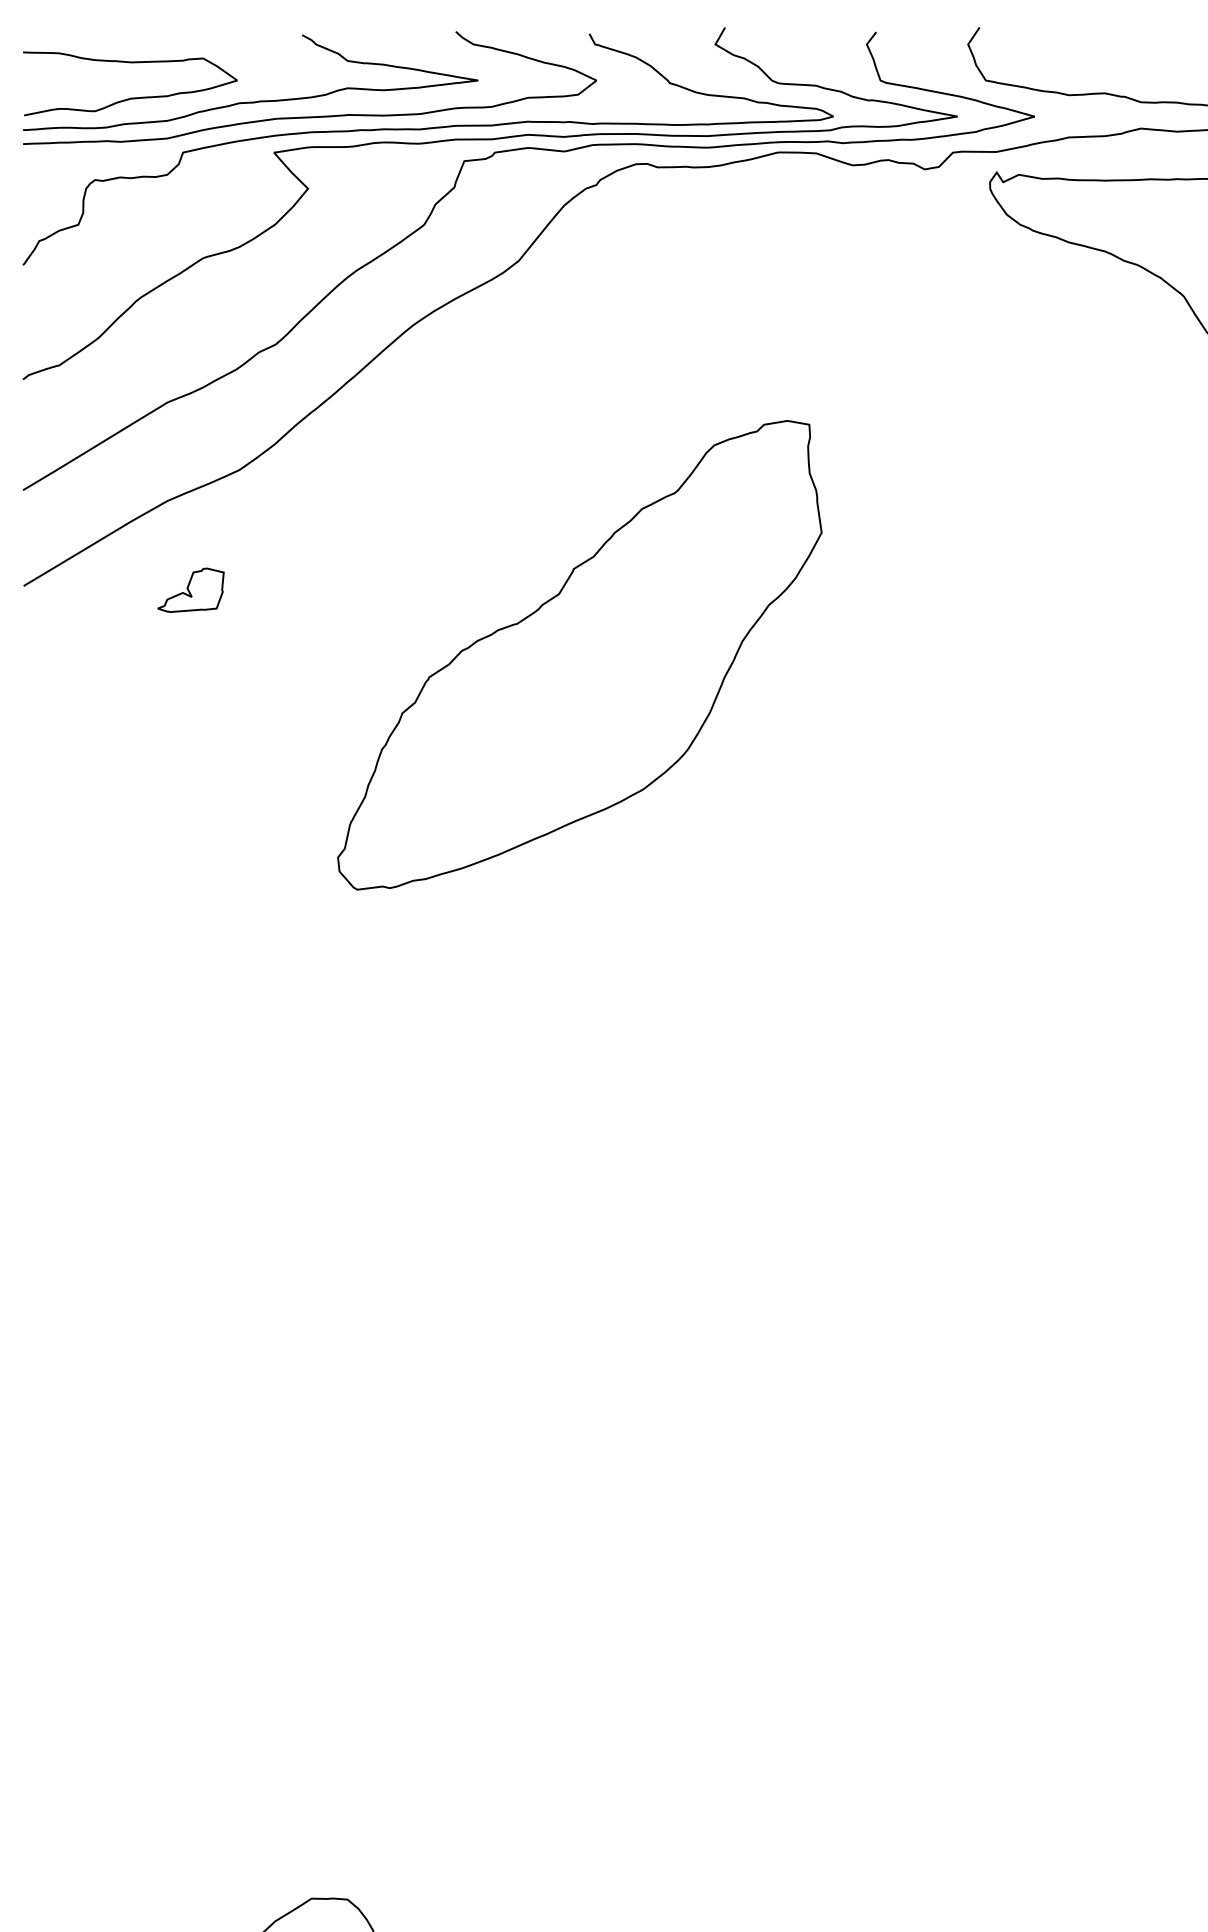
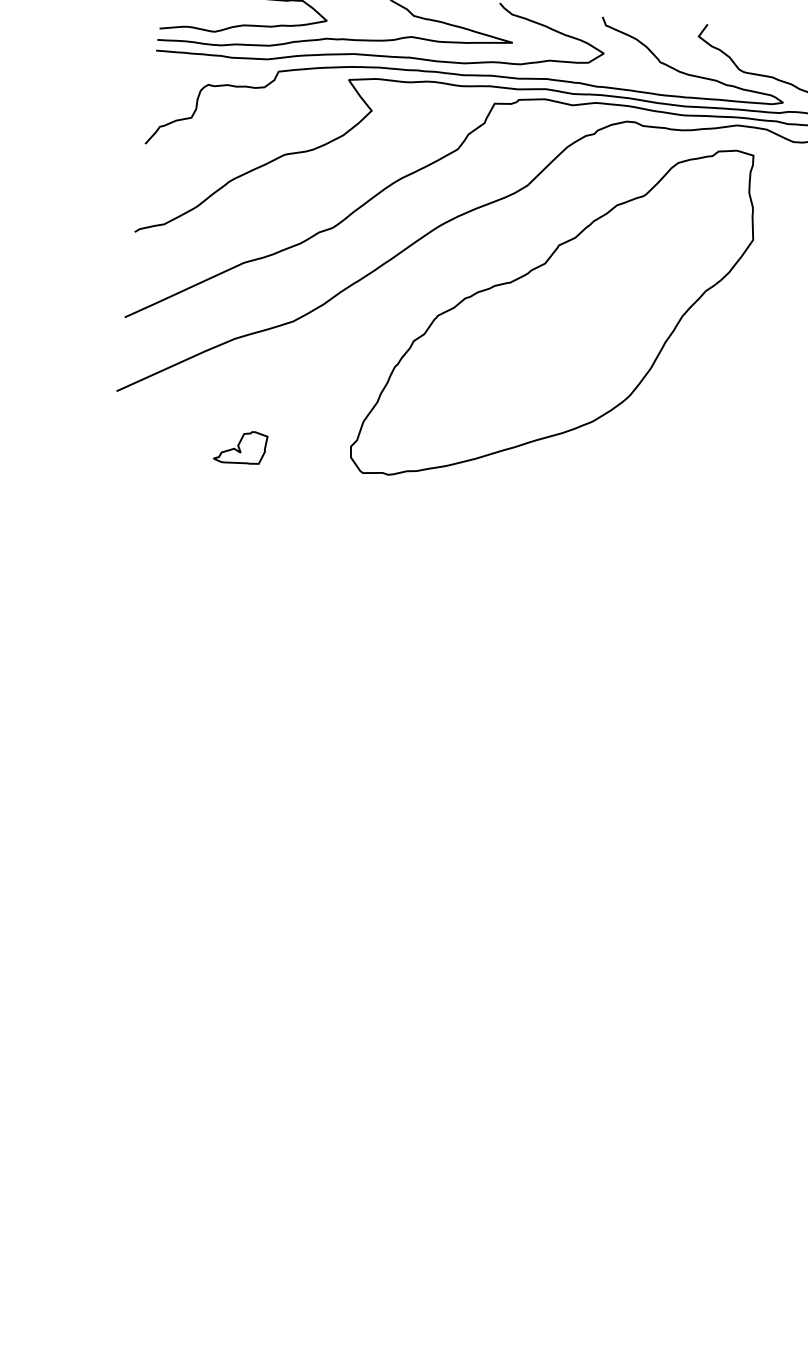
part: (190, 589) -> (240, 446), moved
part: (579, 655) -> (555, 312), moved

